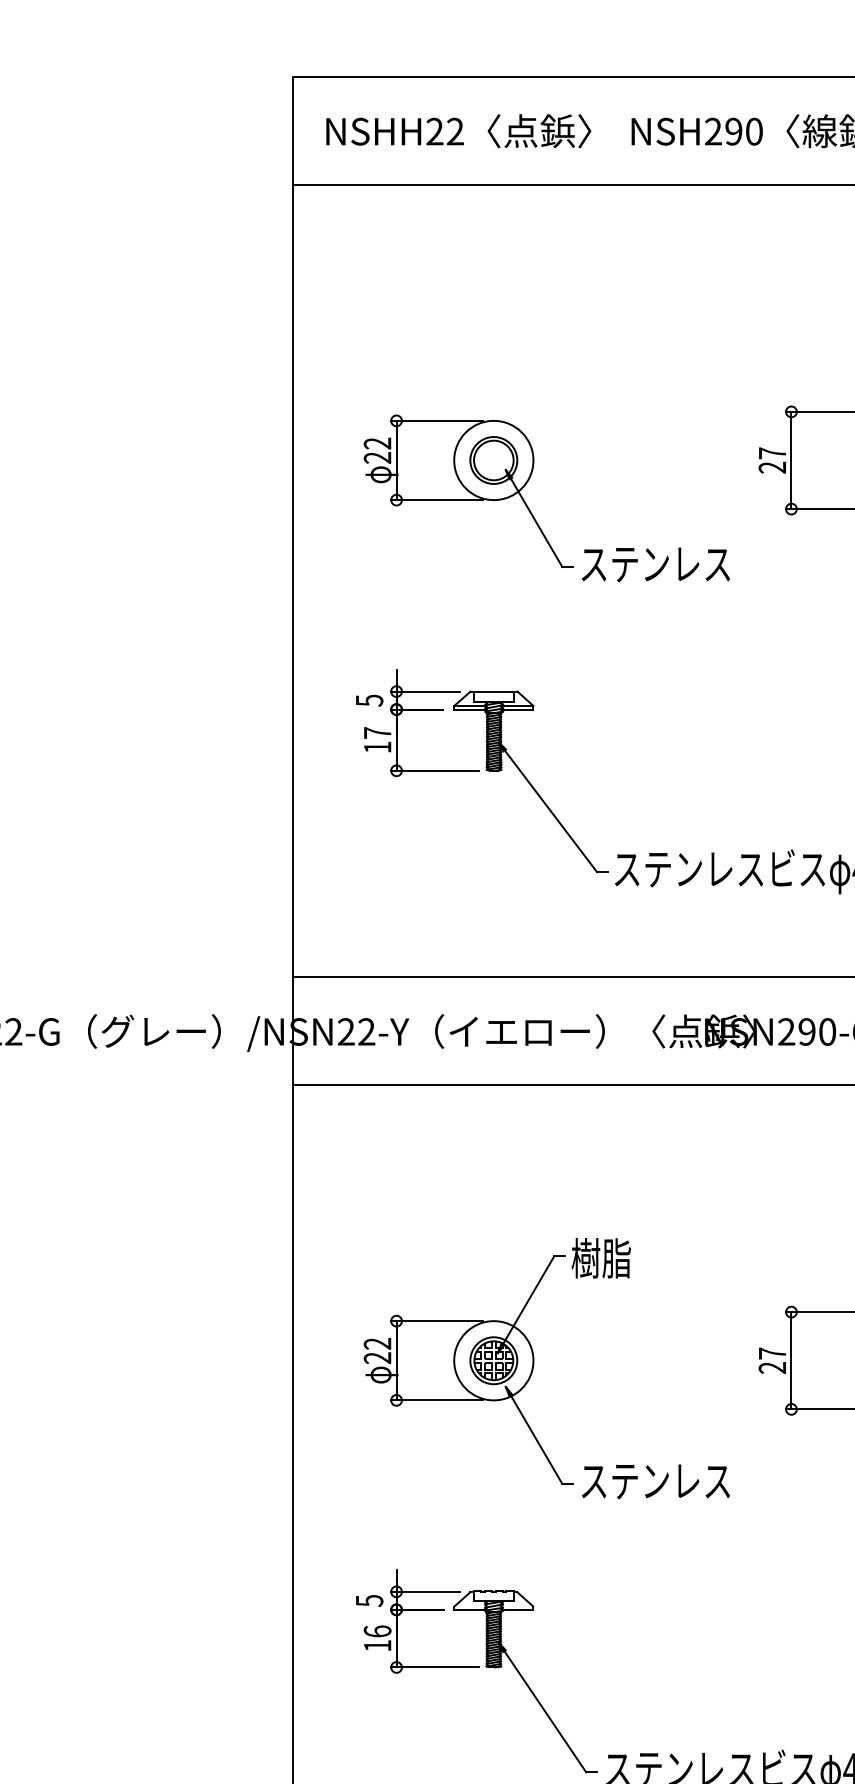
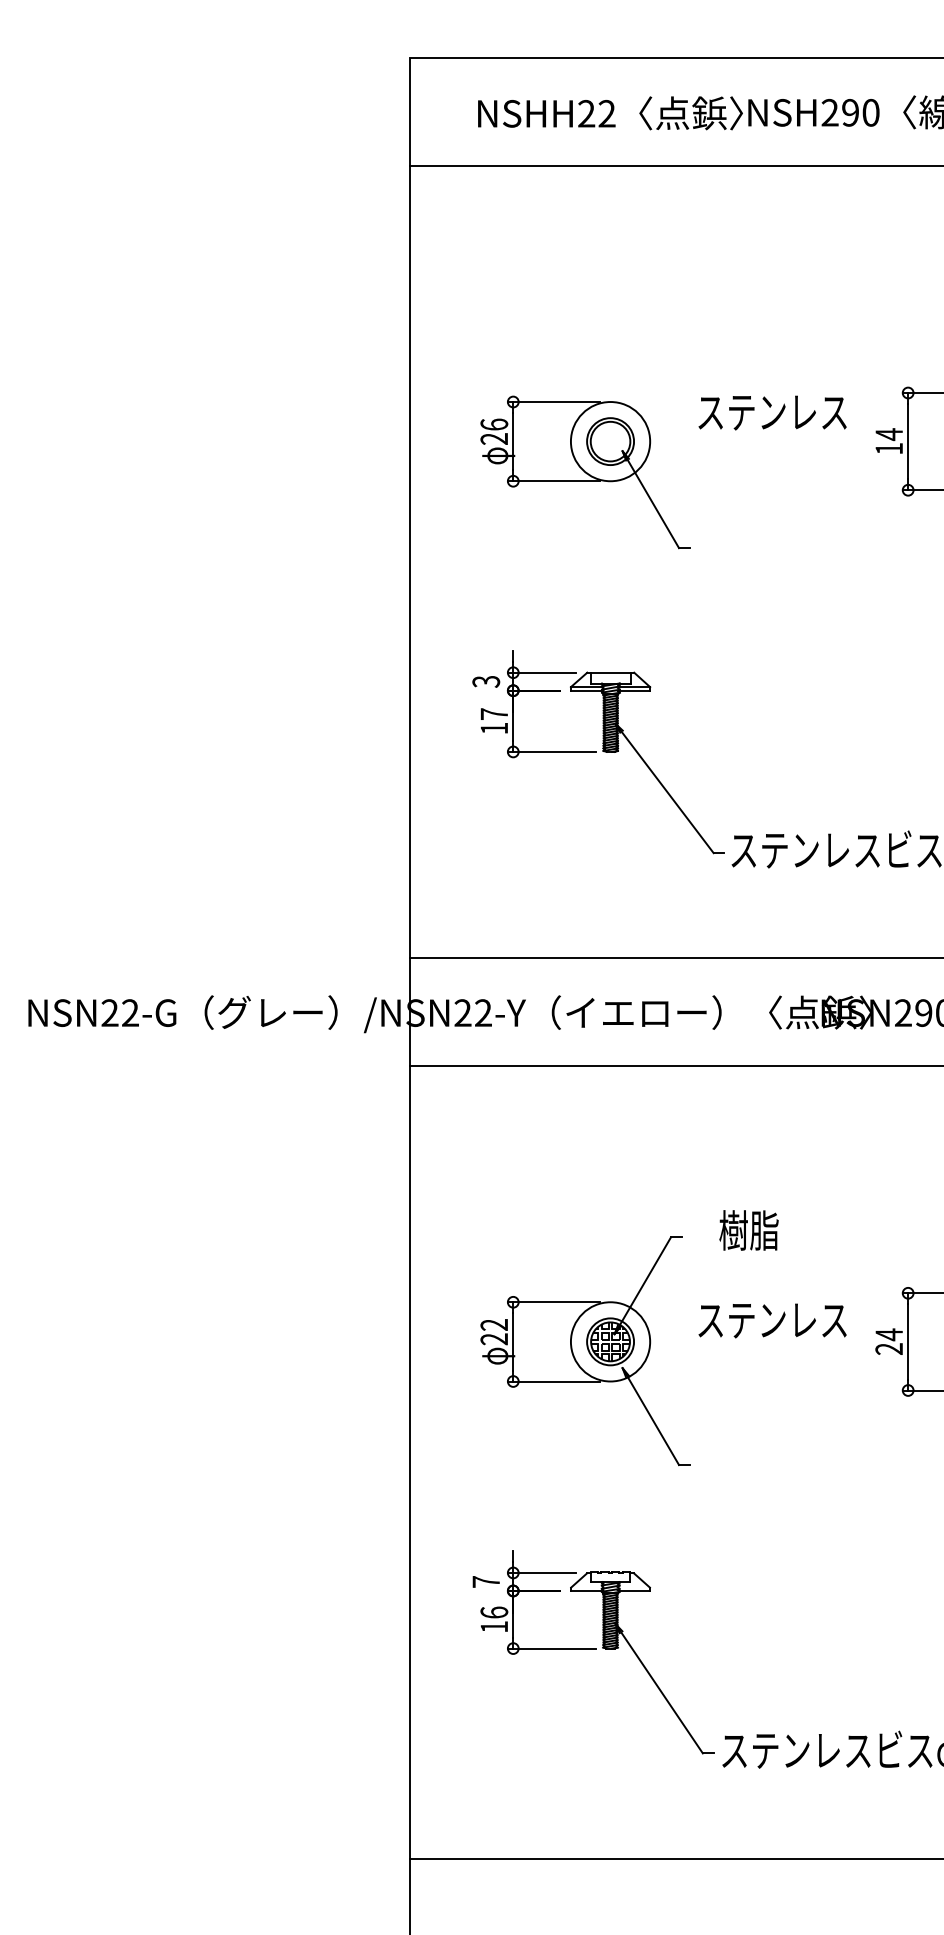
text: (458, 131) -> (610, 113), moved
text: (377, 443) -> (494, 424), 22 -> 26
text: (771, 460) -> (888, 441), 27 -> 14
text: (655, 564) -> (772, 412), moved
text: (368, 700) -> (485, 681), 5 -> 3
text: (600, 1258) -> (748, 1230), moved
text: (771, 1353) -> (888, 1334), 27 -> 24
text: (655, 1481) -> (772, 1320), moved
text: (369, 1601) -> (486, 1582), 5 -> 7

